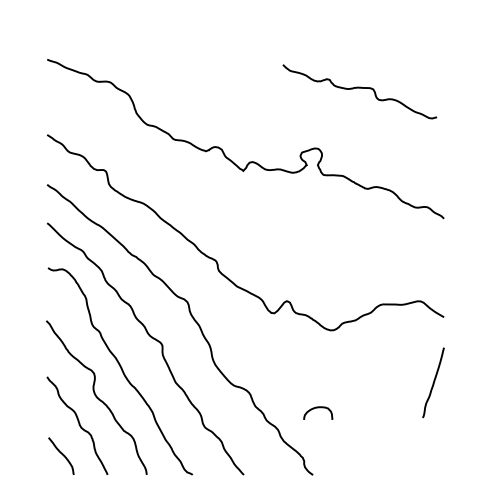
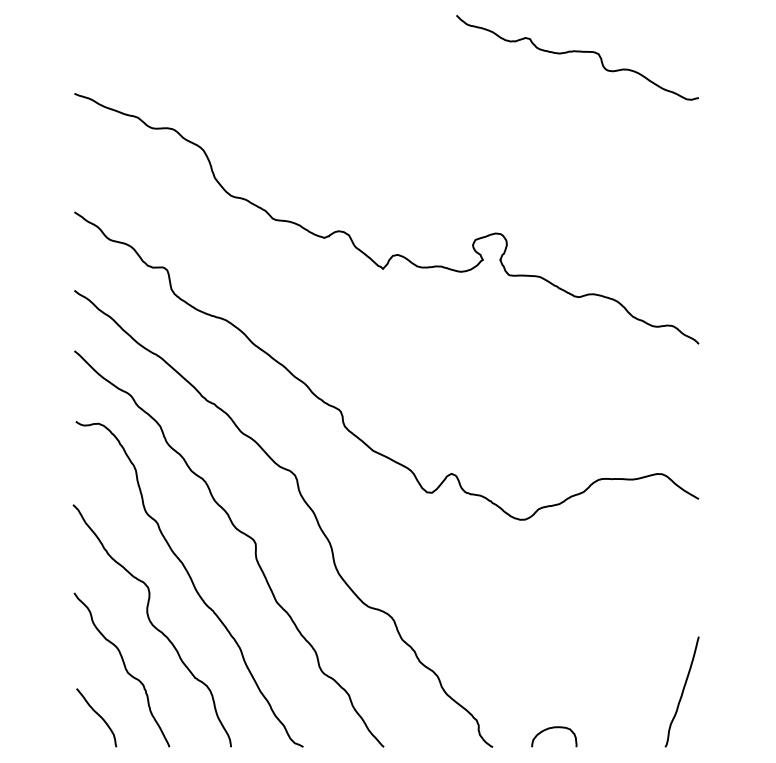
curve: (359, 88) -> (576, 52), moved
curve: (433, 382) -> (682, 691), moved
curve: (318, 408) -> (554, 729), moved

